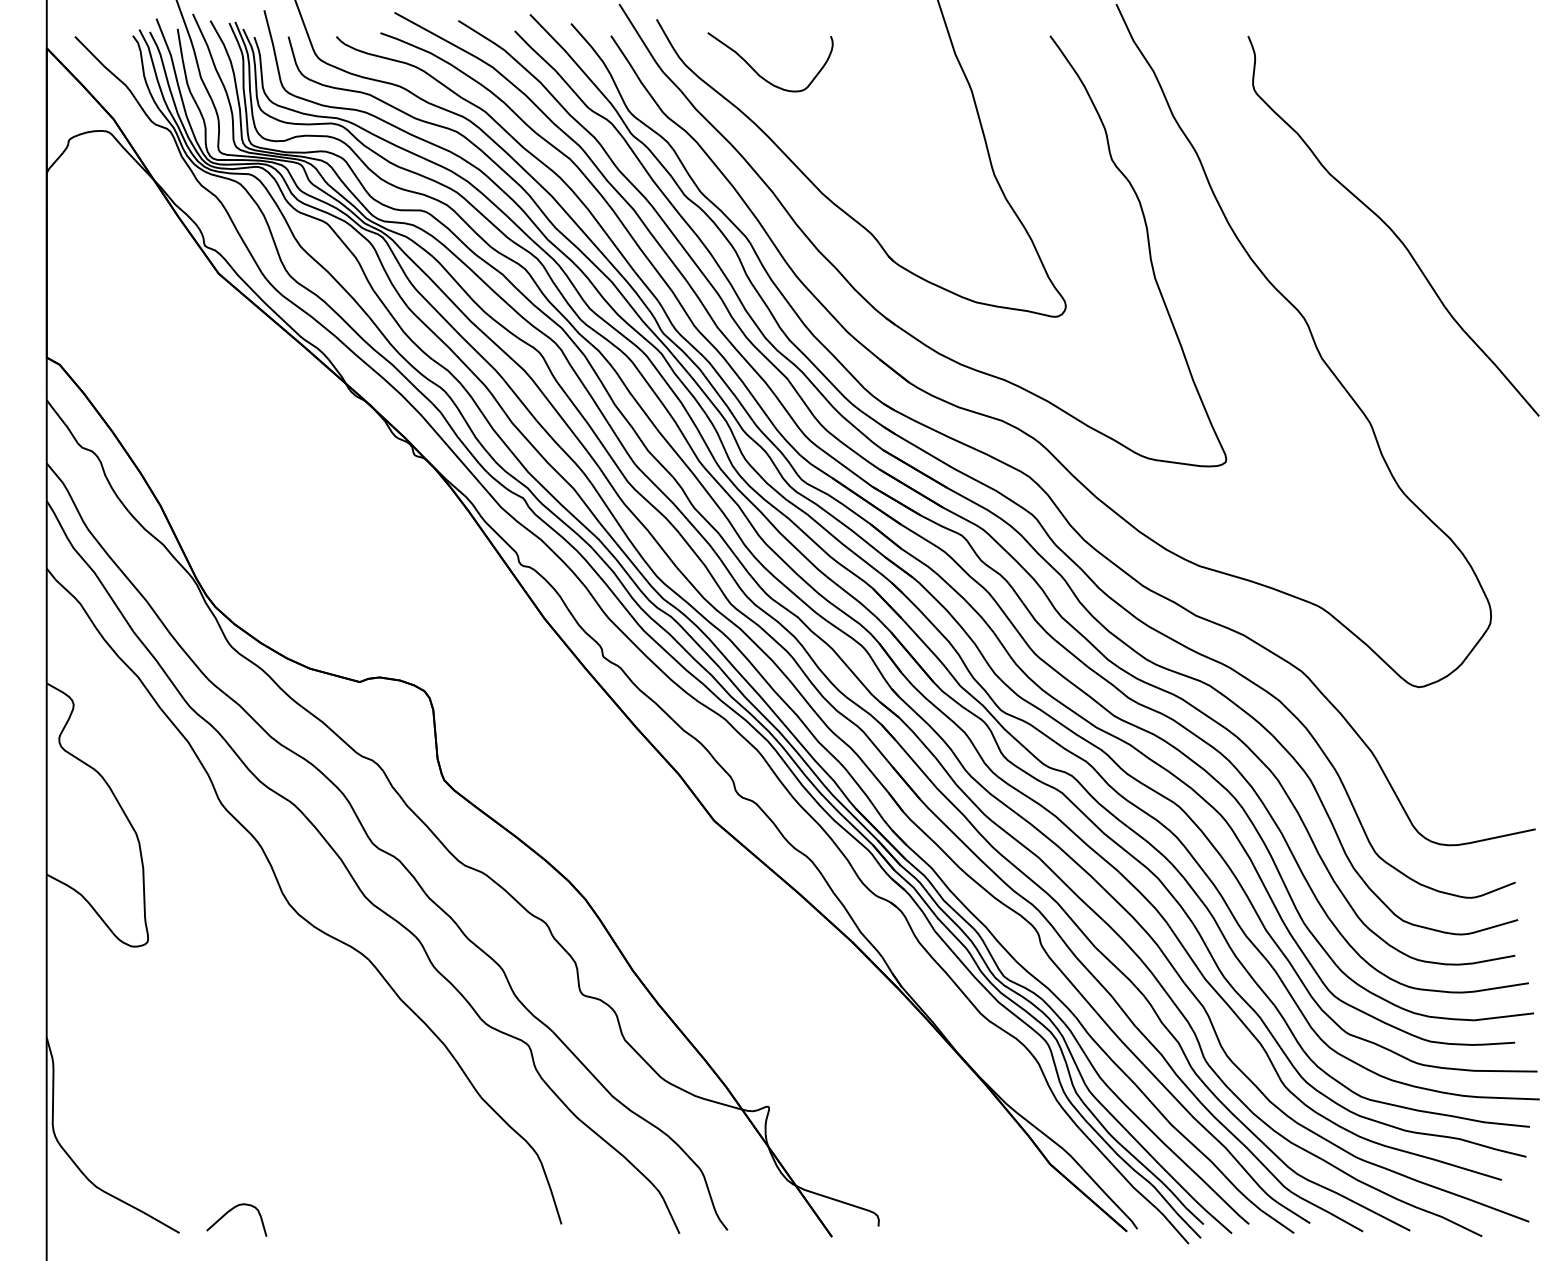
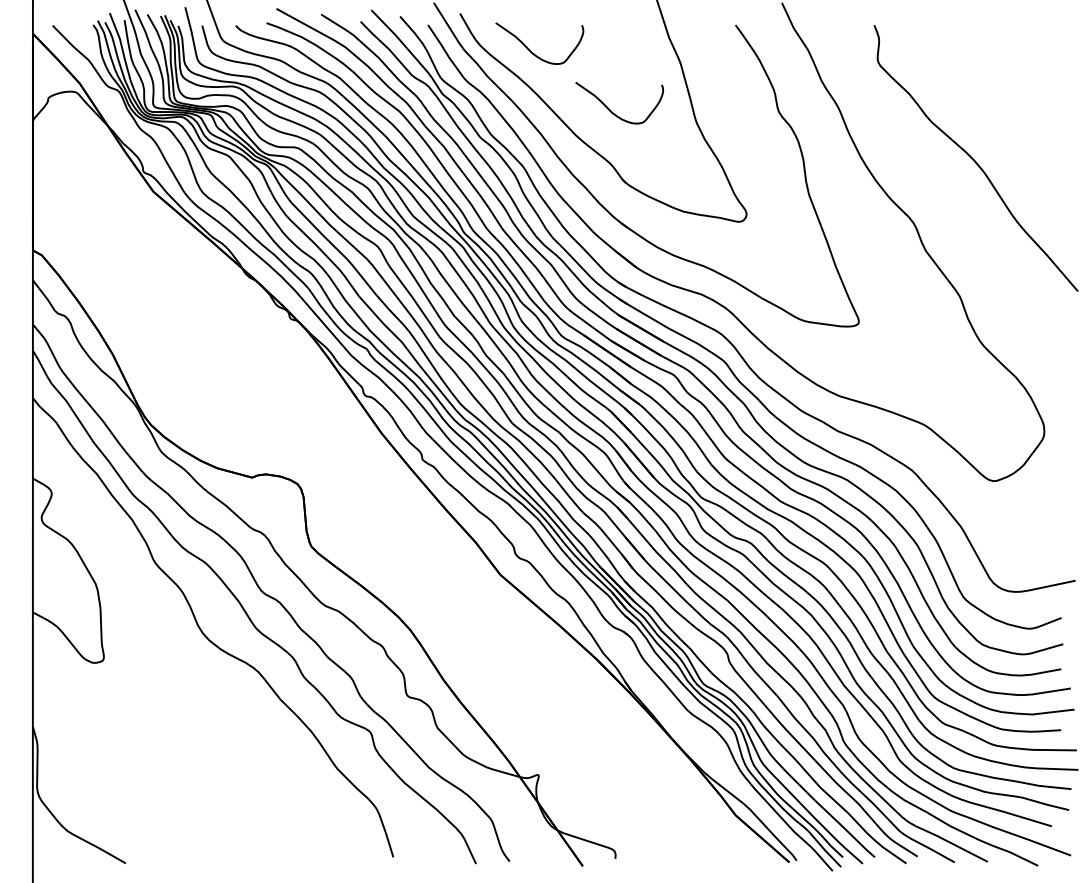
curve: (876, 161) -> (613, 113), added
curve: (229, 1212) -> (160, 849), removed

